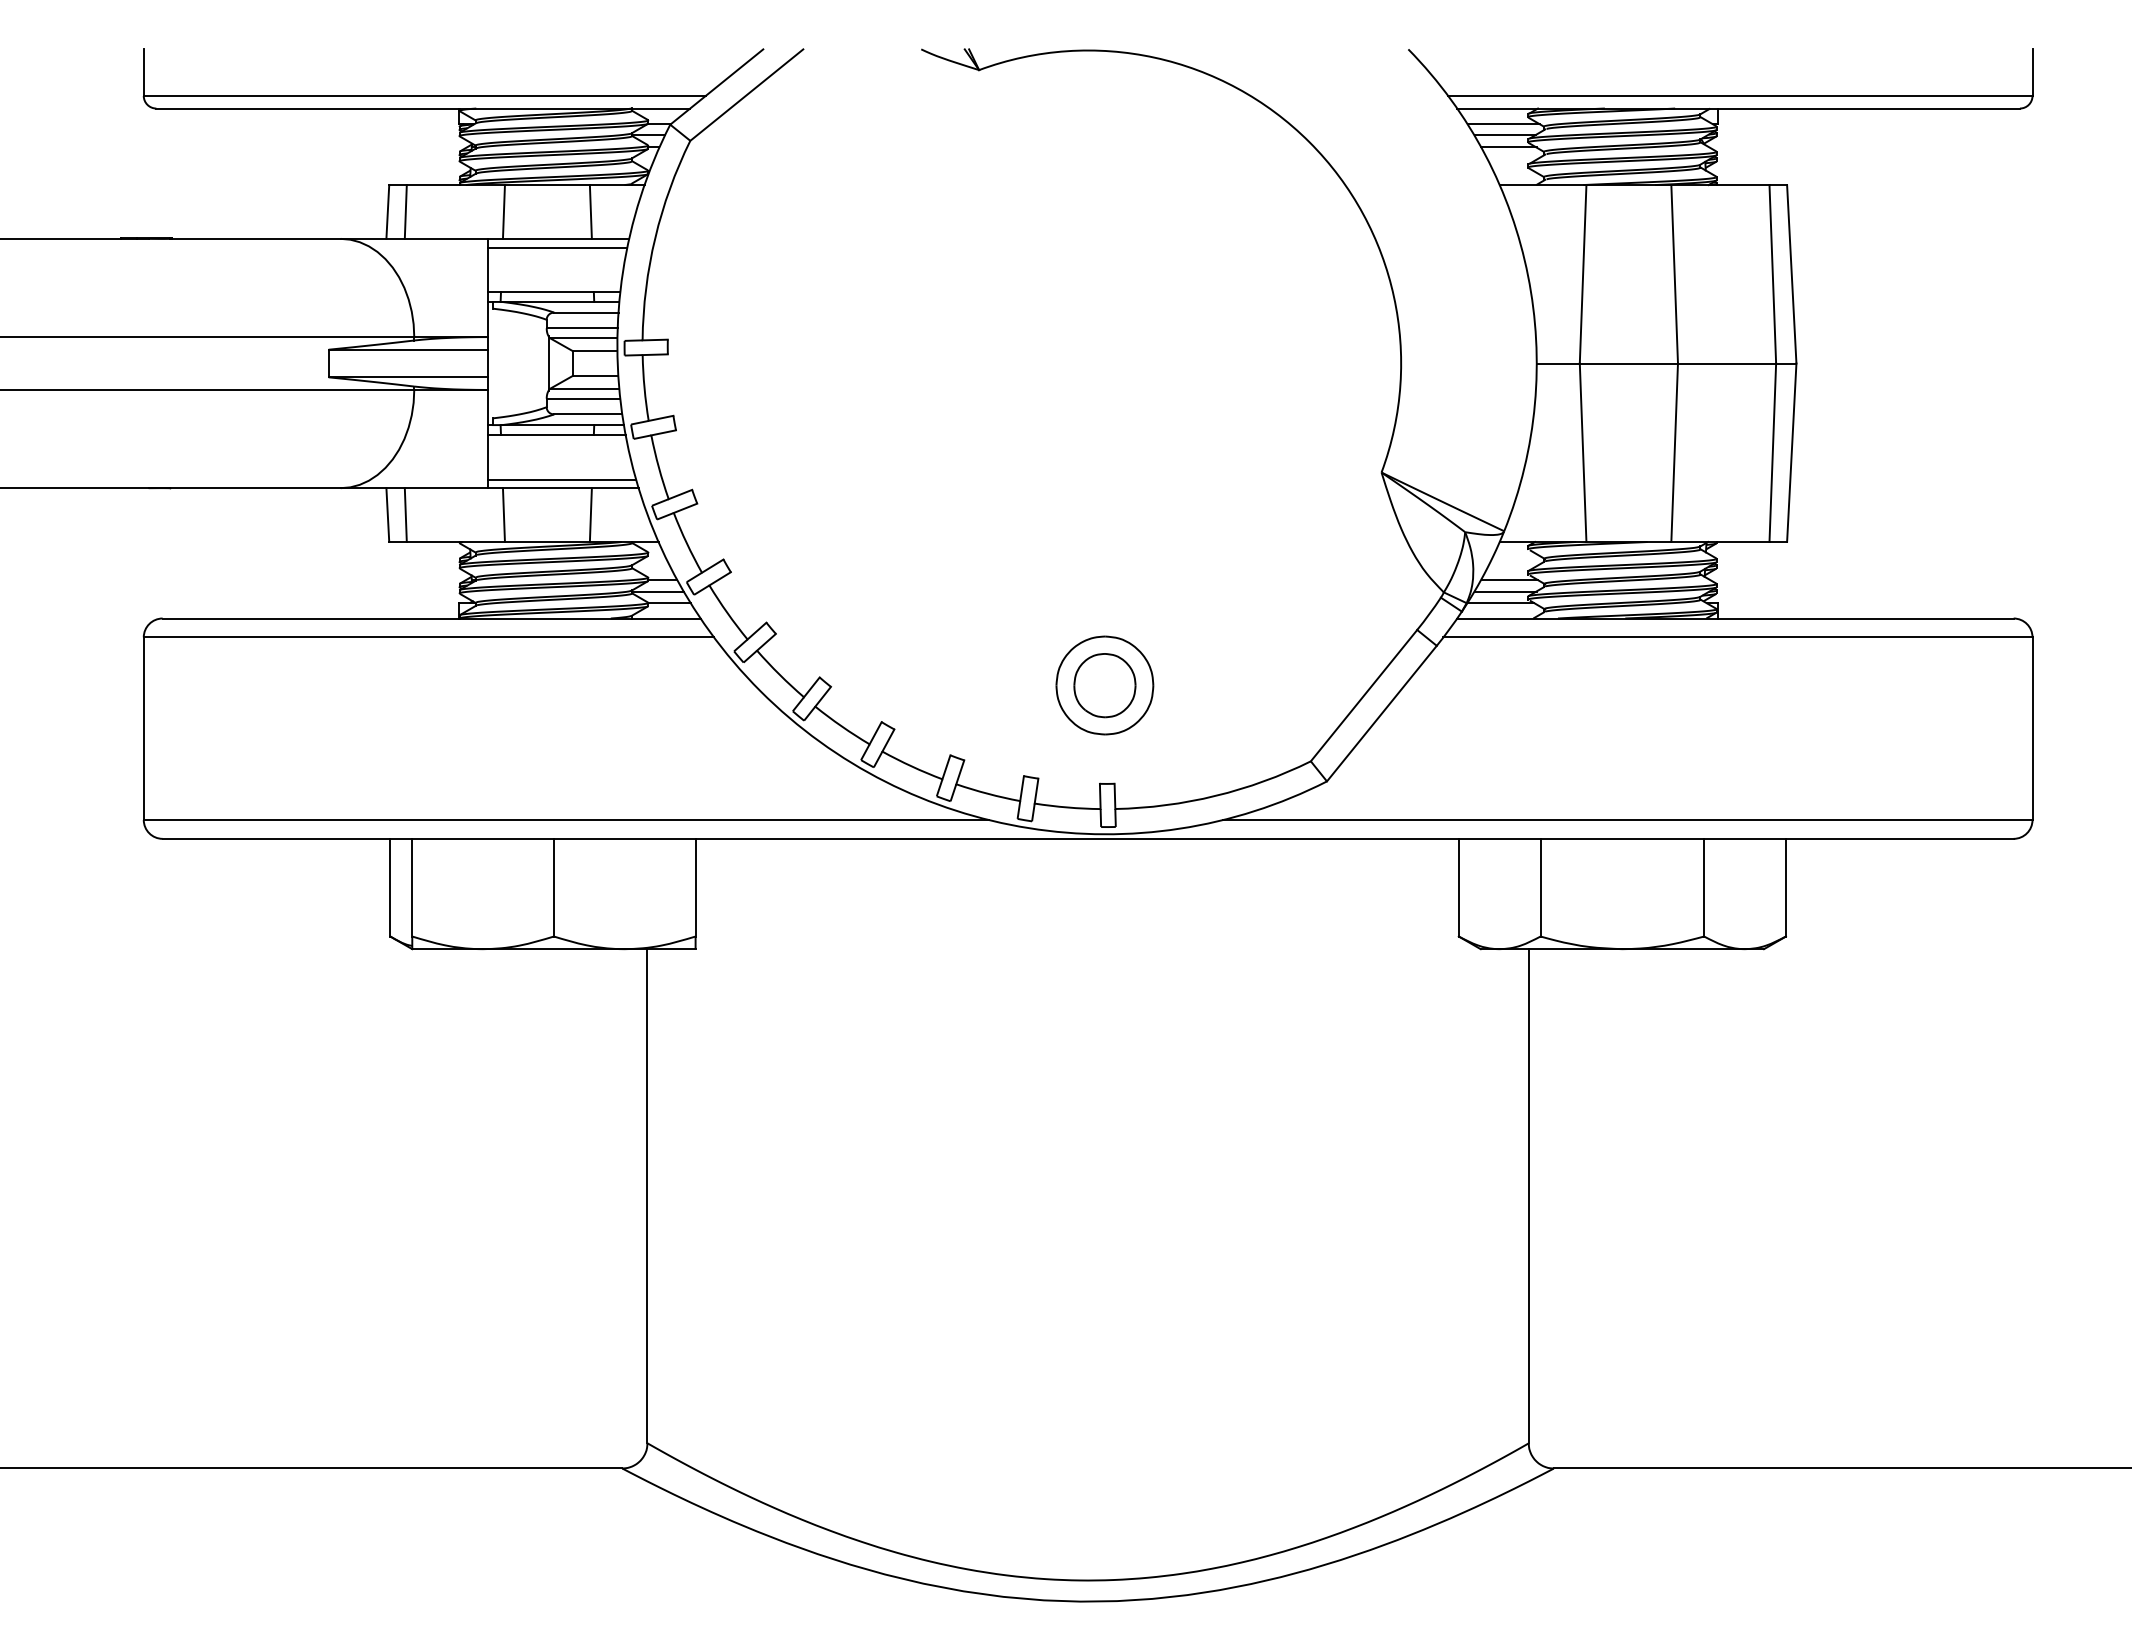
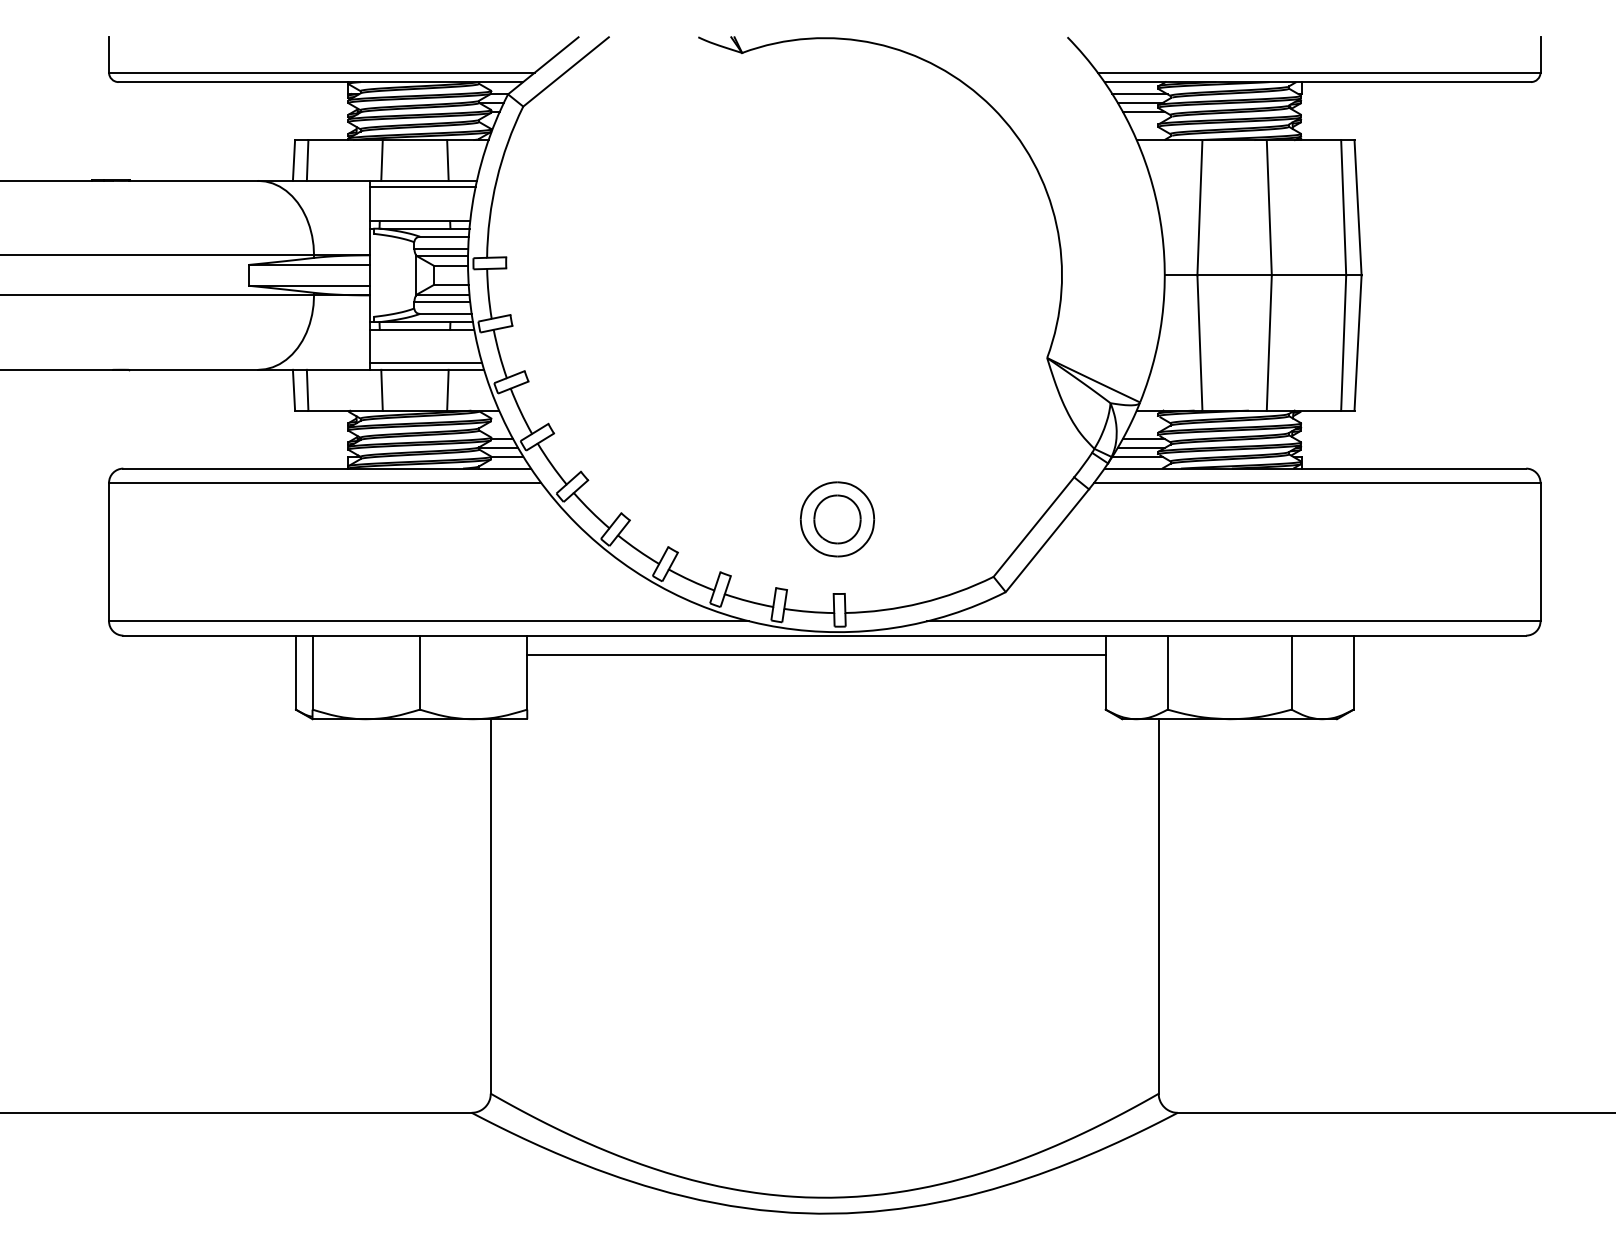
line: (1076, 864) -> (815, 655), added

